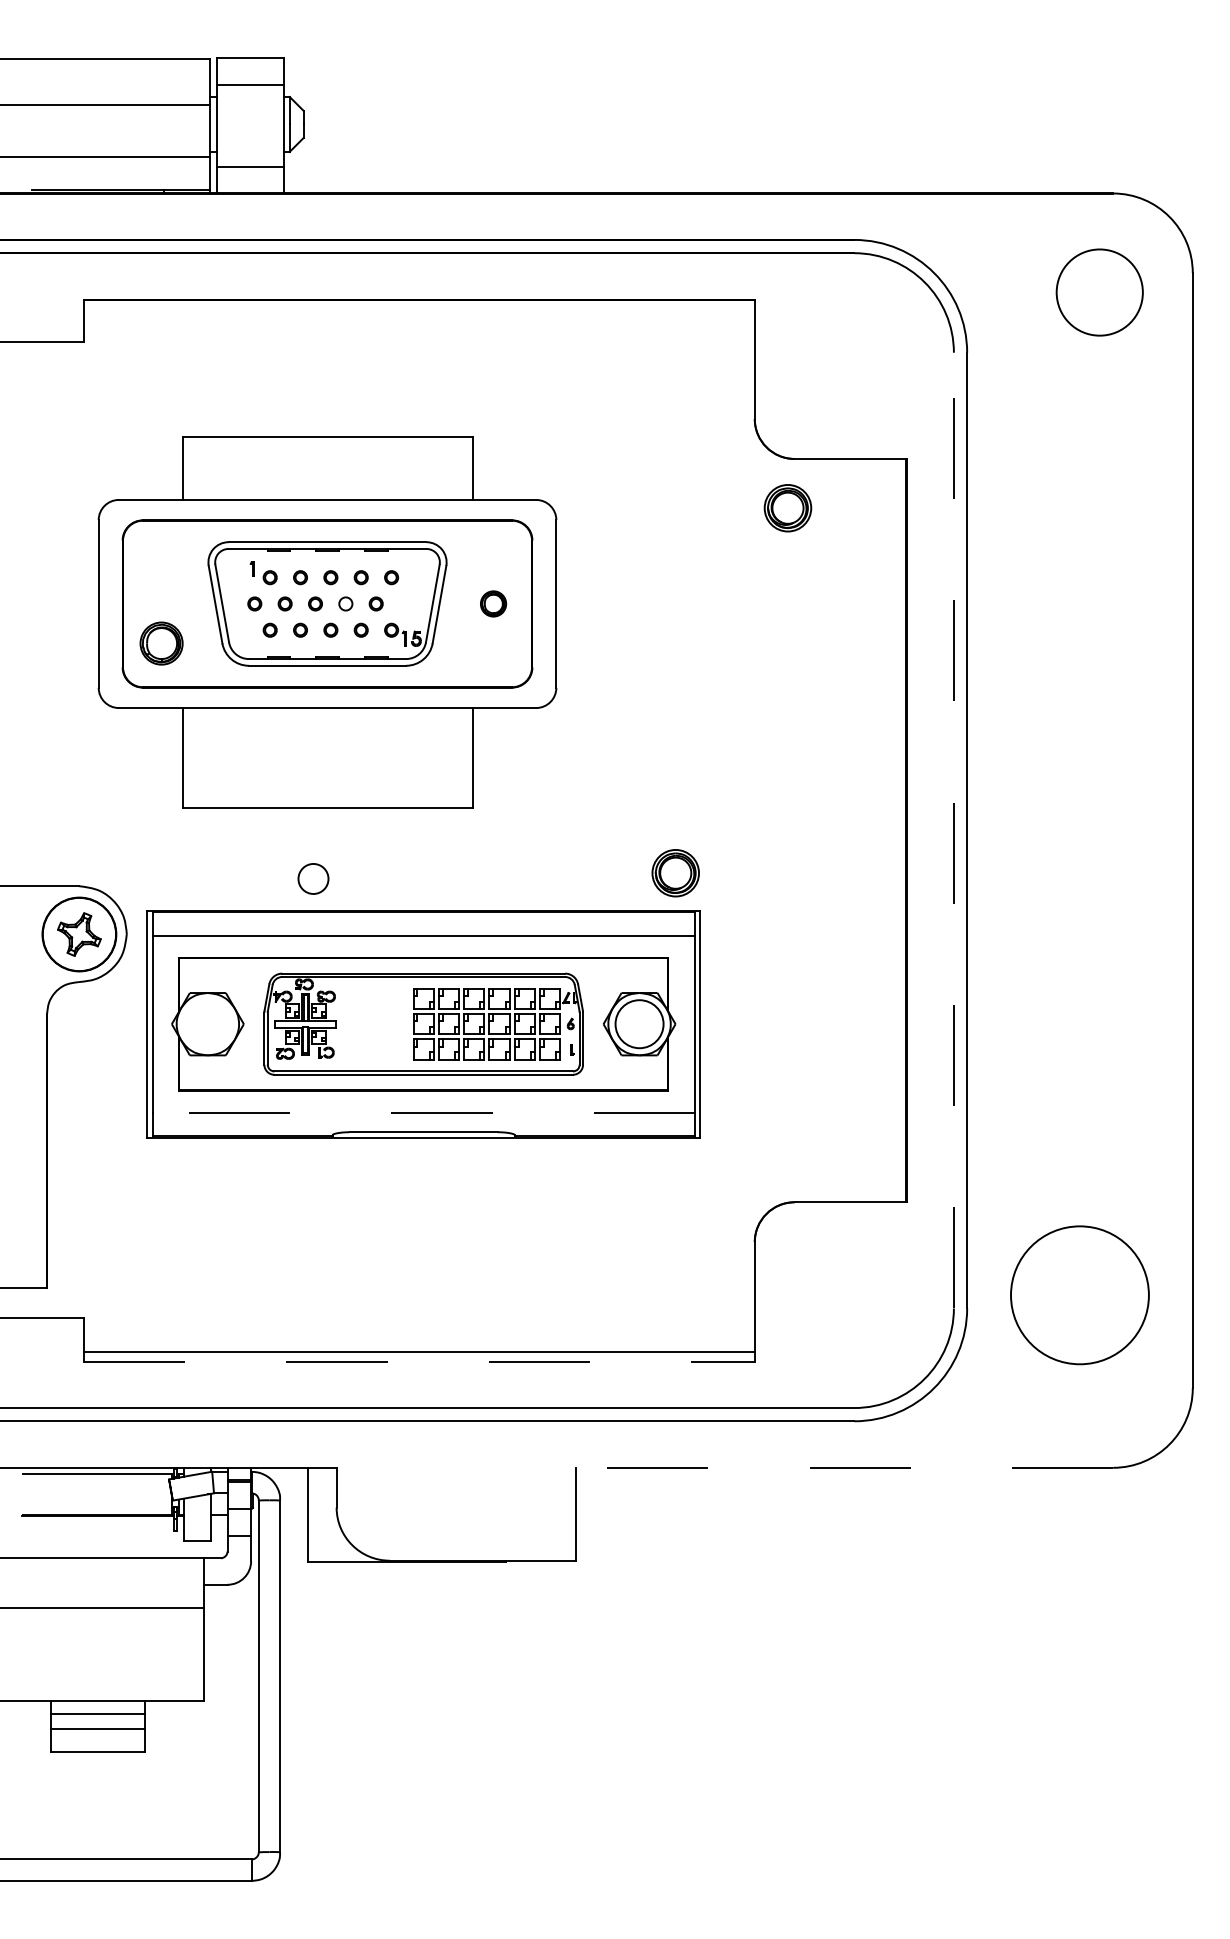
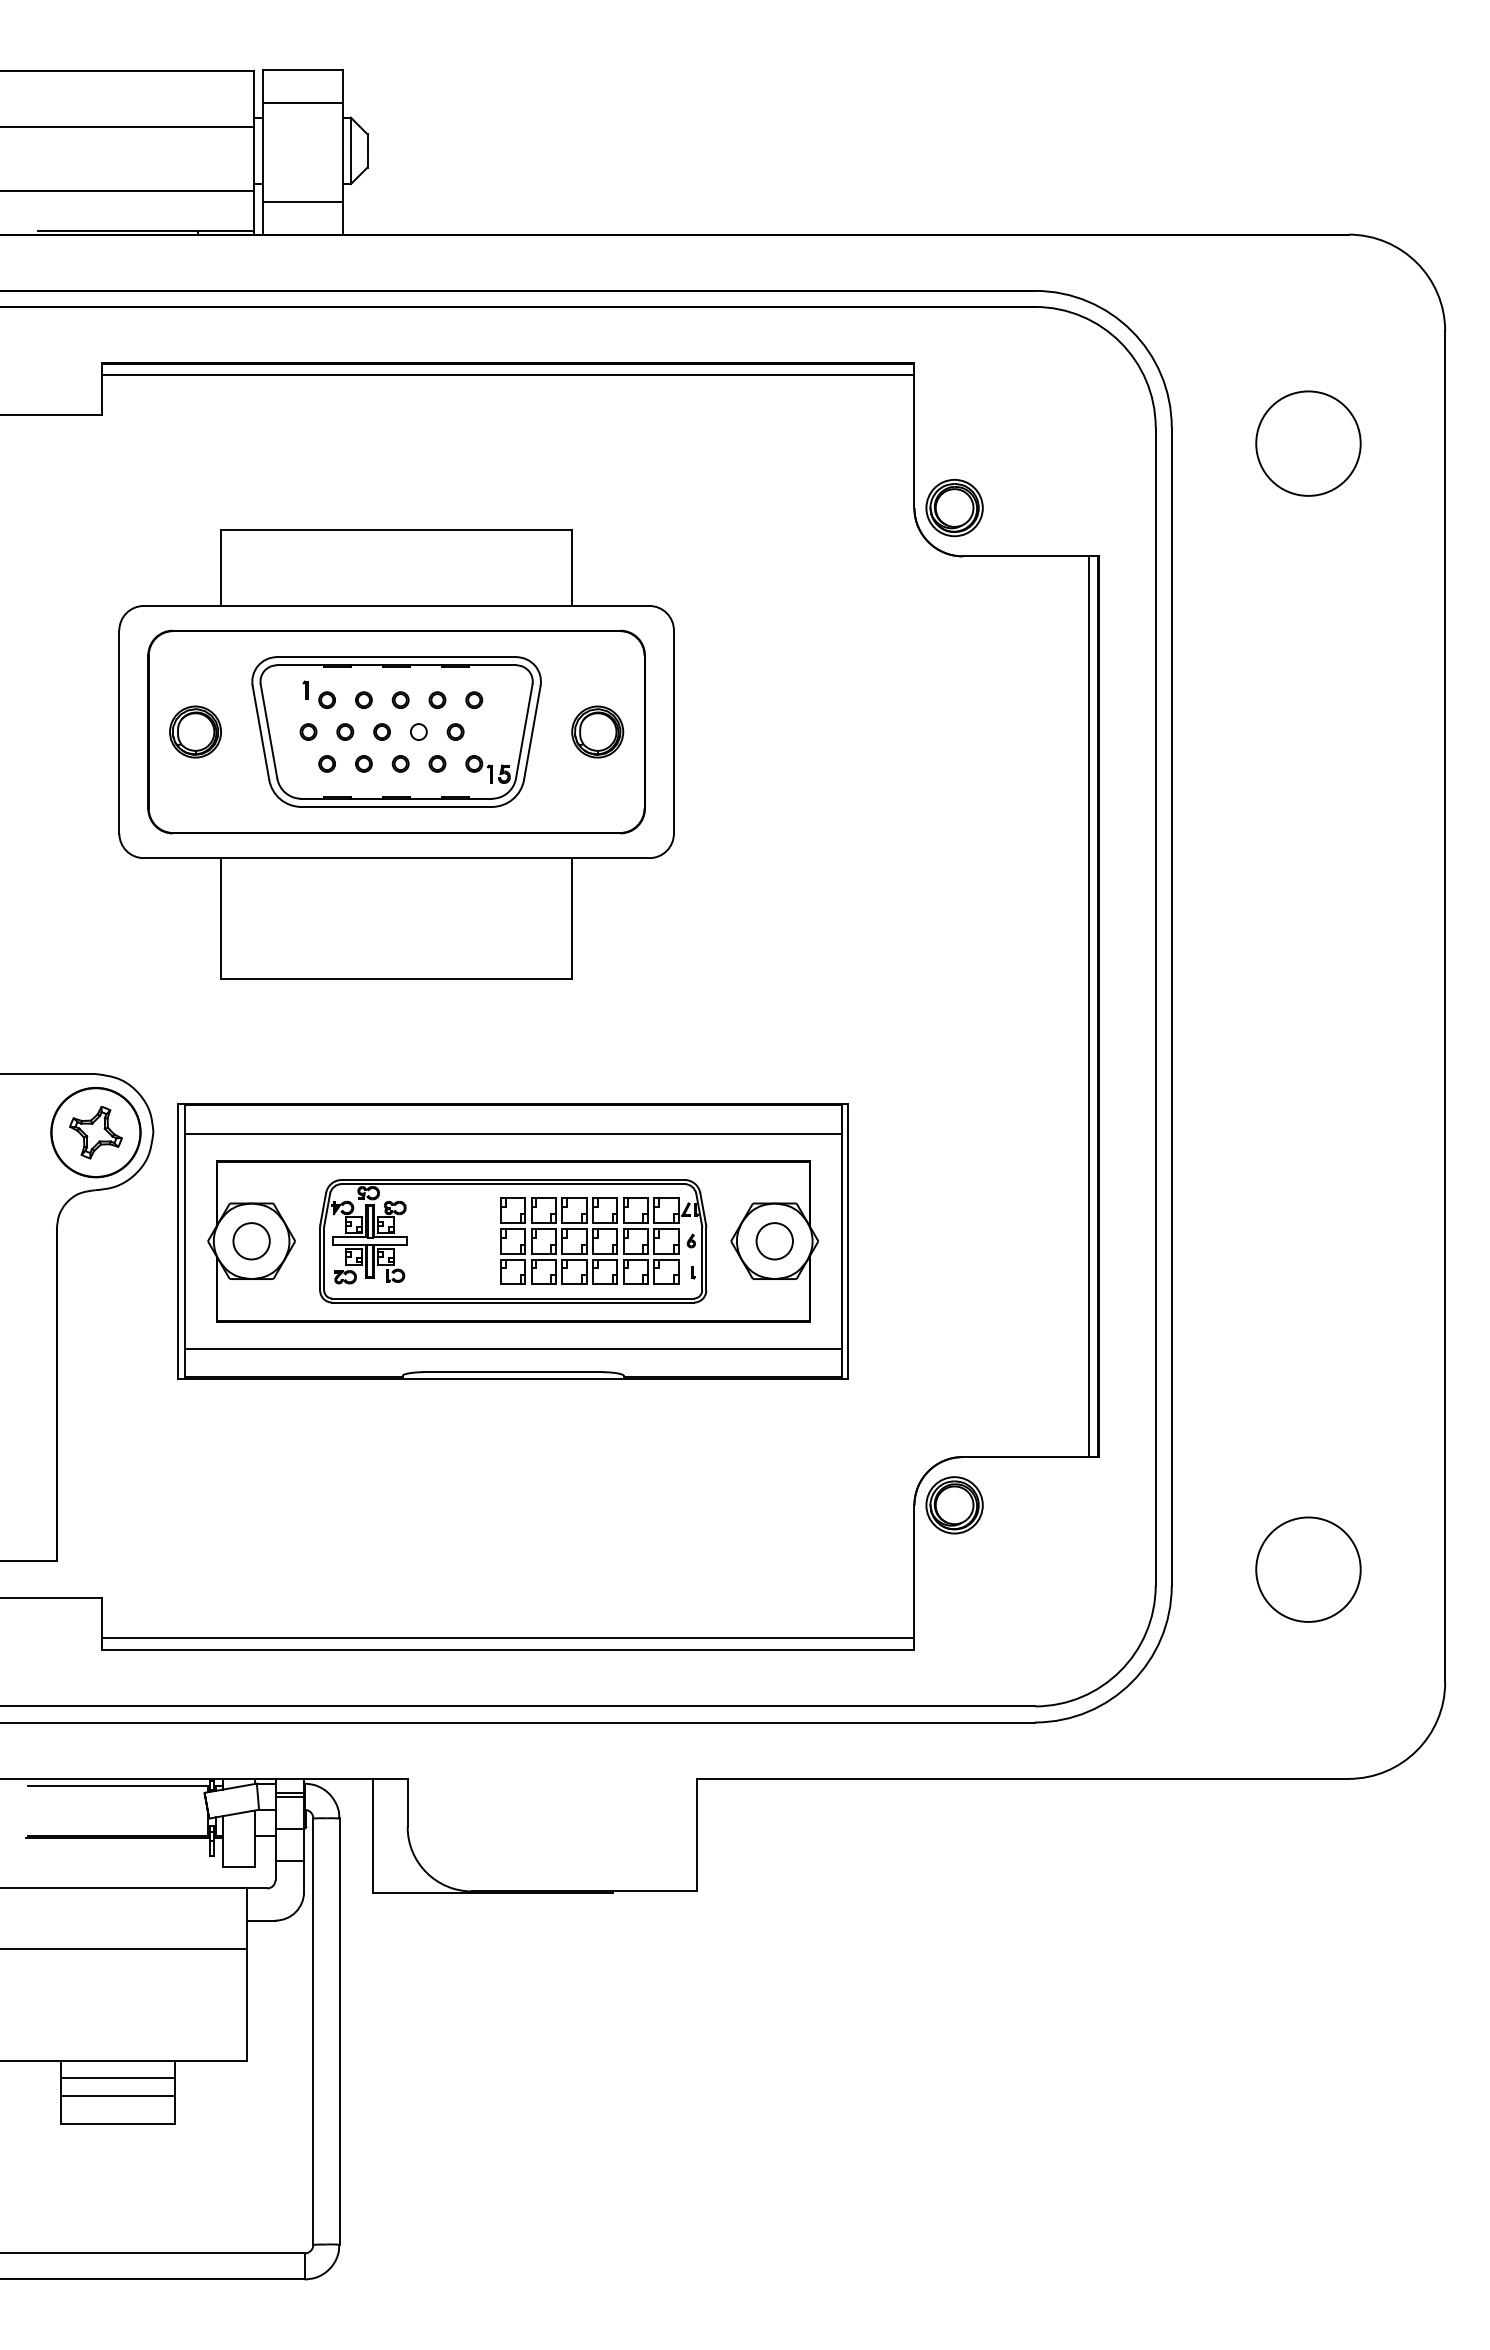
circle: (1099, 292) -> (1308, 443), moved
line: (419, 309) -> (507, 375), added
part: (787, 508) -> (954, 508), moved
part: (493, 603) -> (597, 731), size x1.67
part: (161, 643) -> (195, 731), moved
line: (898, 830) -> (1088, 1006), added
line: (953, 830) -> (1155, 1006), dashed -> solid
part: (675, 873) -> (954, 1505), moved
circle: (313, 879) -> (251, 1241), moved
circle: (639, 1024) -> (774, 1241), size x0.62
line: (423, 1112) -> (513, 1348), dashed -> solid
circle: (1080, 1295) -> (1308, 1569), size x0.62
line: (419, 1361) -> (508, 1650), dashed -> solid
line: (843, 1467) -> (1022, 1778), dashed -> solid

